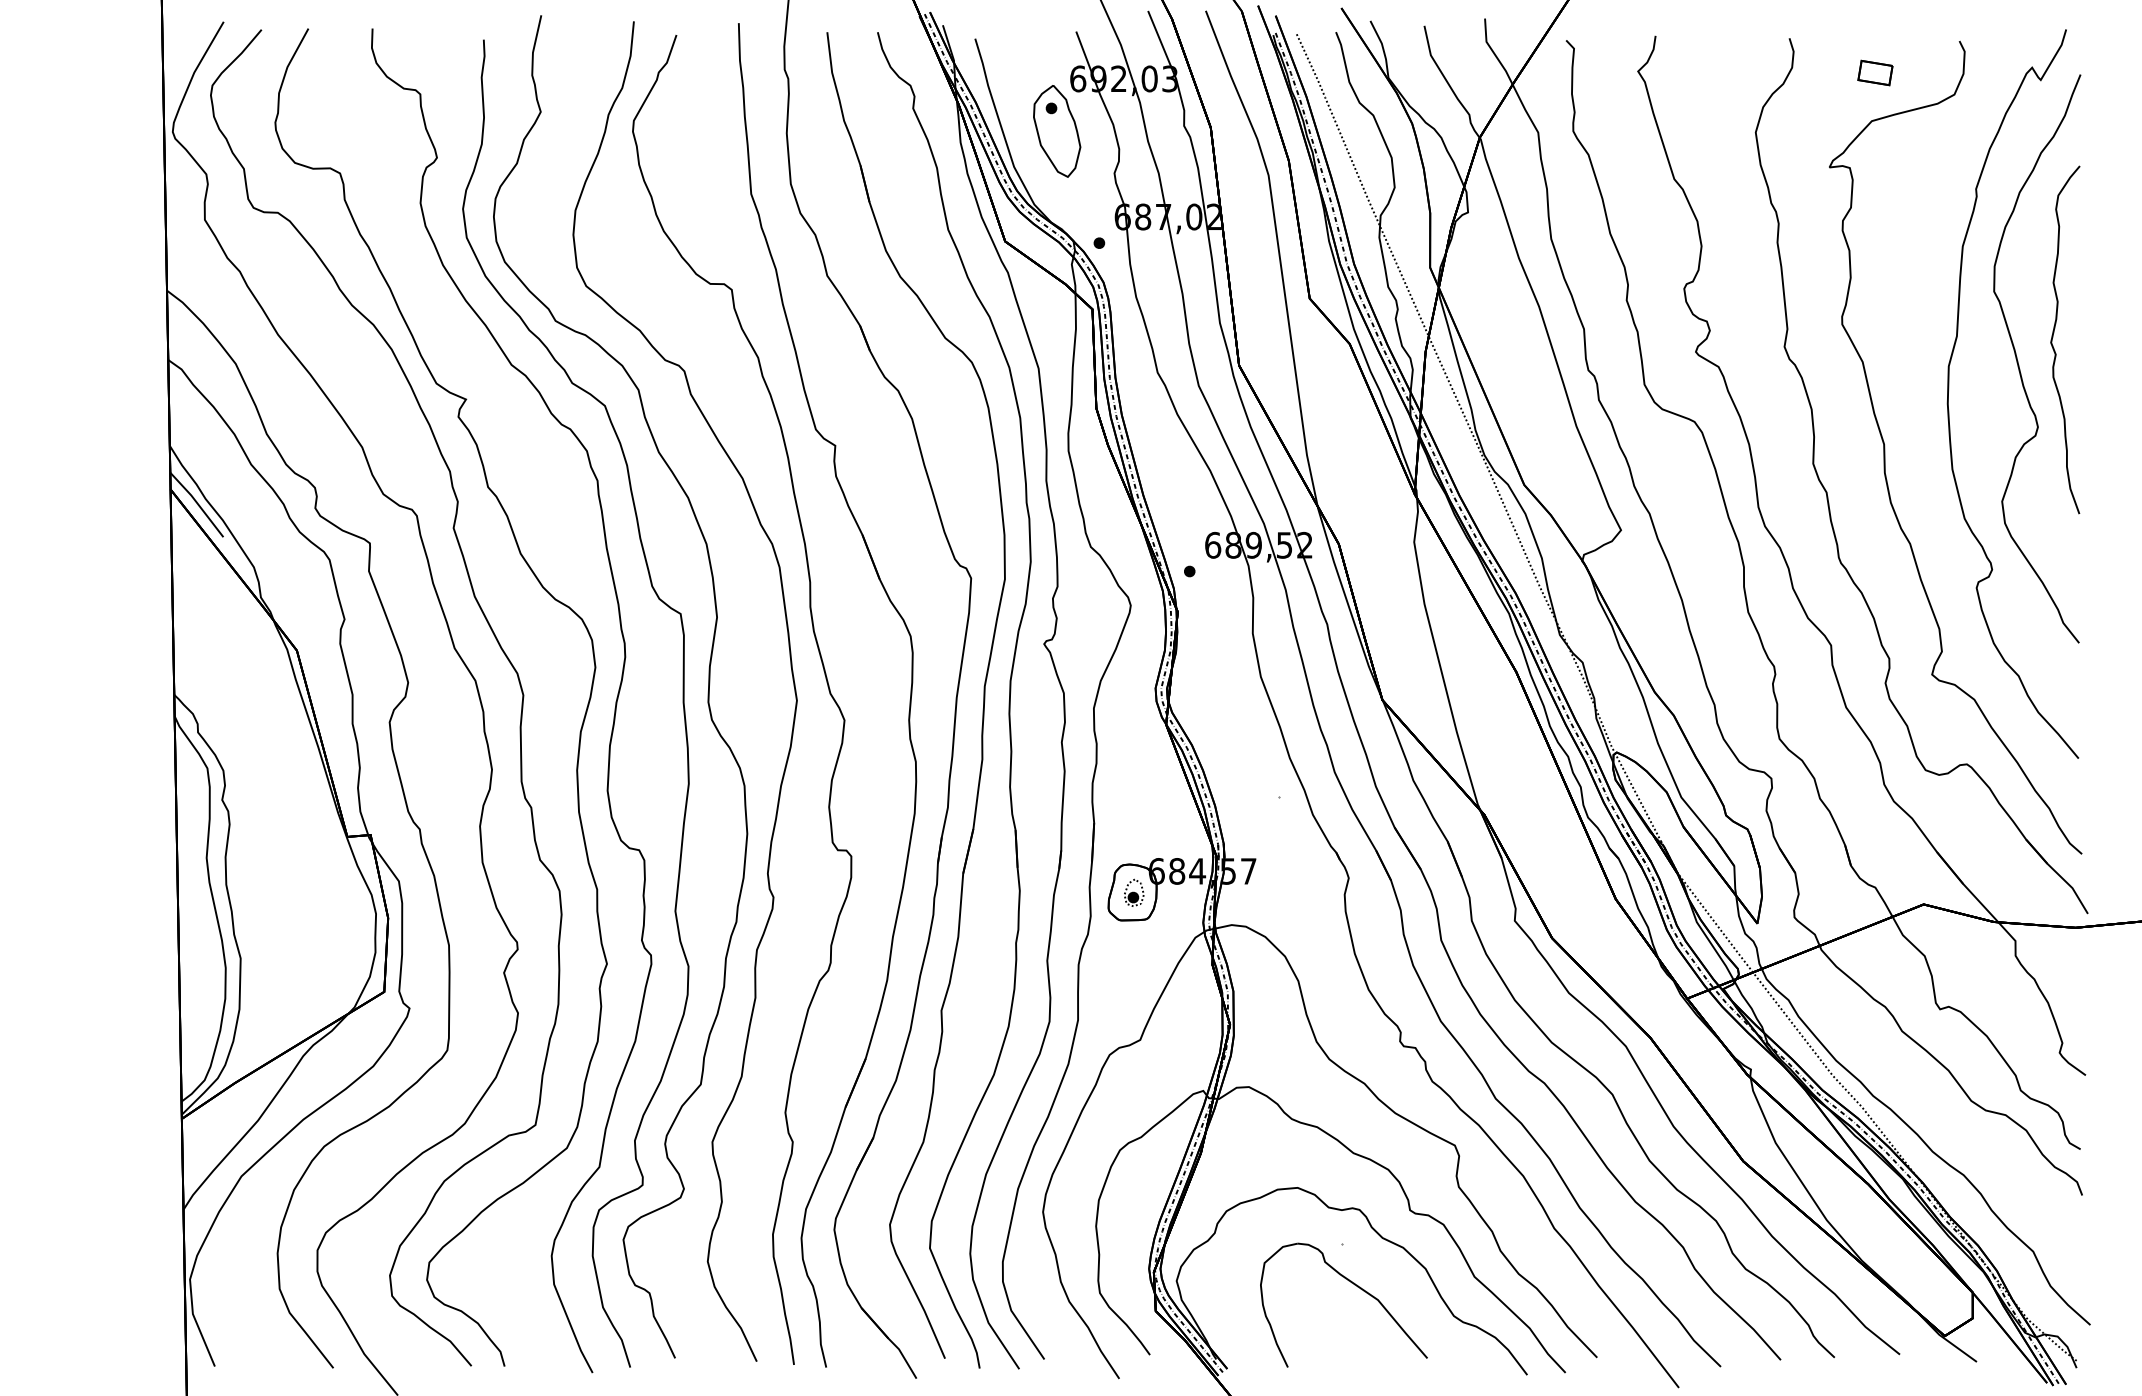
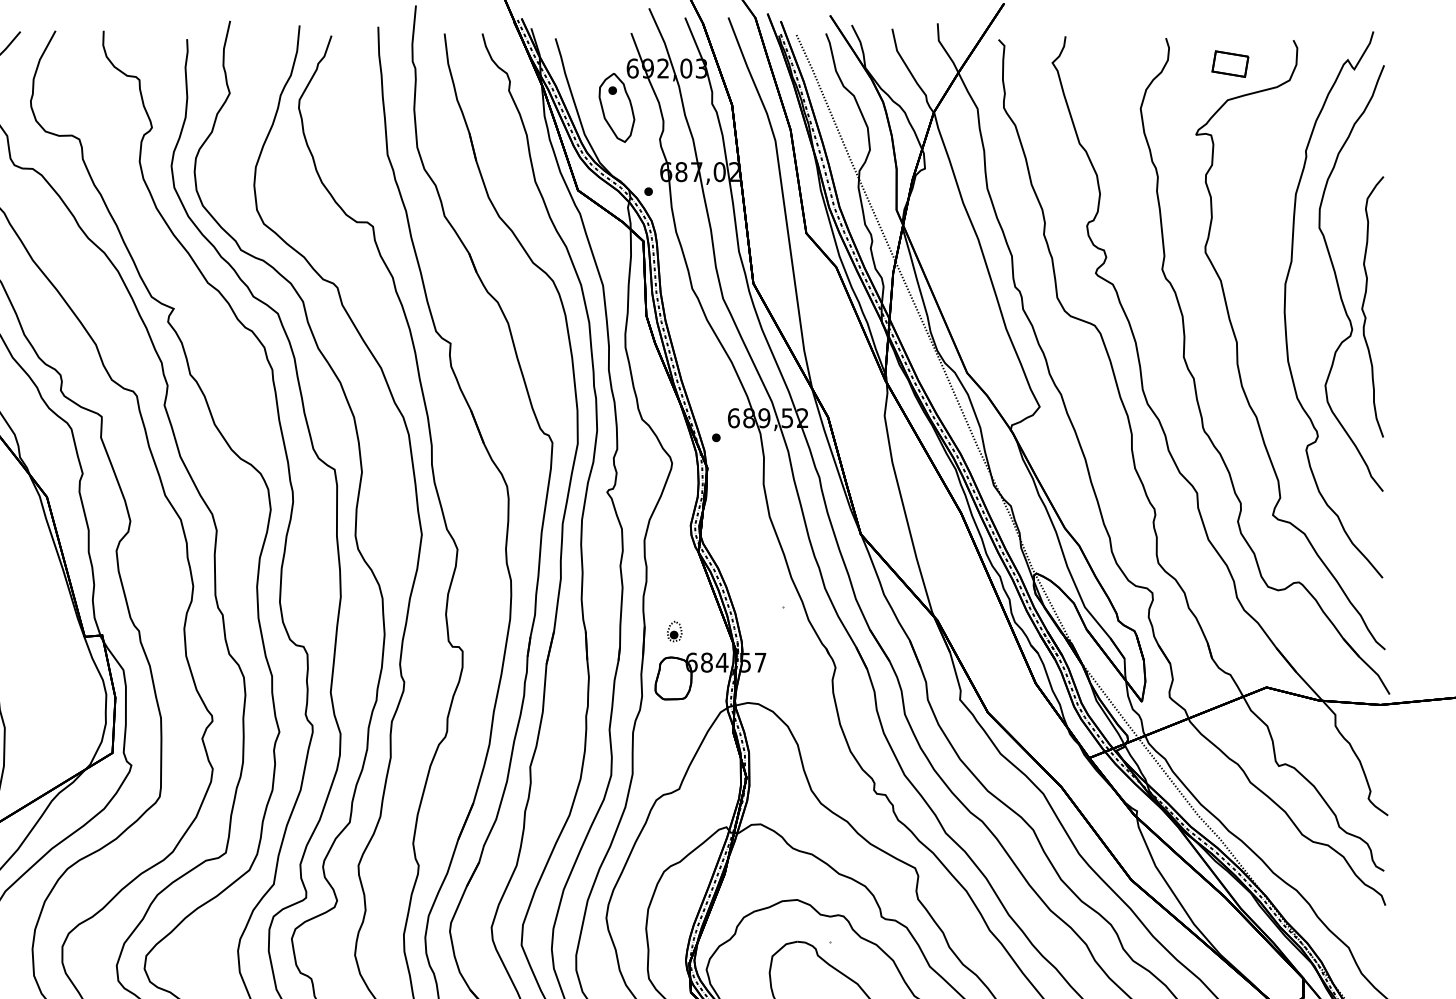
part: (1875, 72) -> (1230, 63), size x1.4
curve: (2053, 337) -> (1363, 305), moved
part: (1134, 892) -> (674, 631), moved

